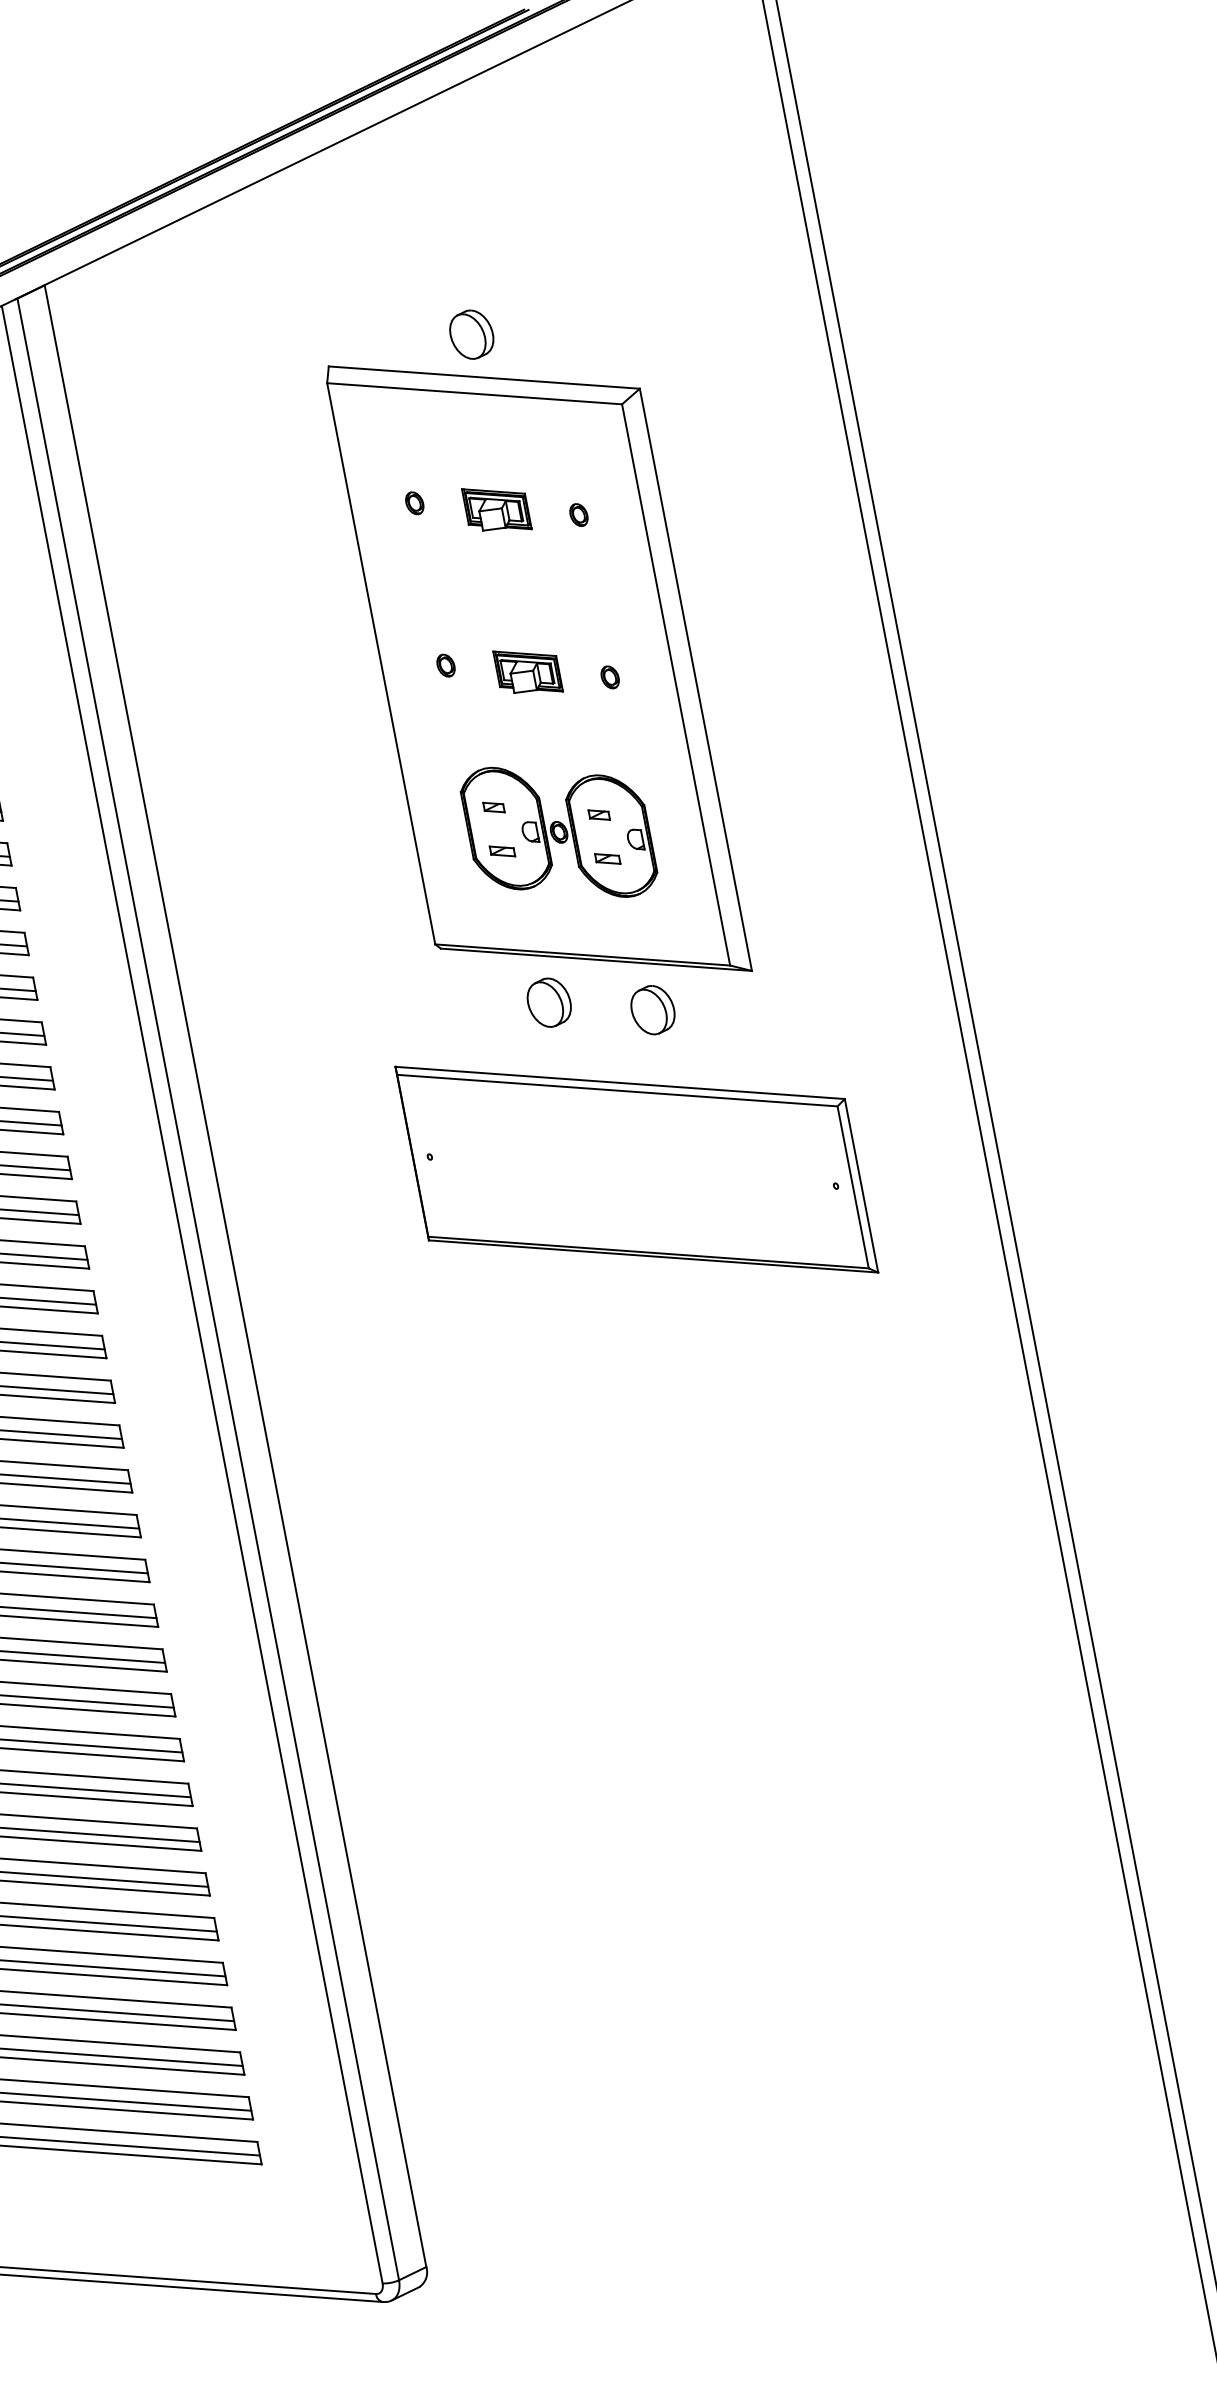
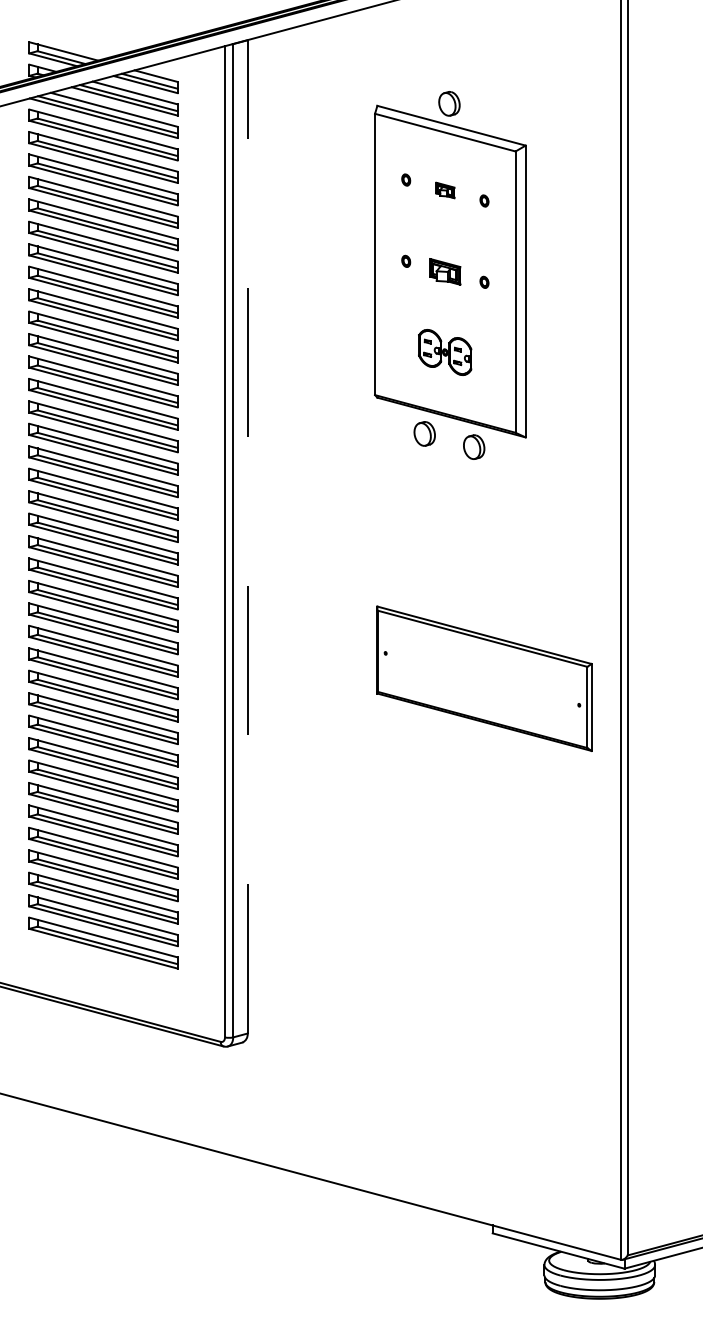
part: (497, 509) -> (445, 190), size x0.6
part: (557, 832) -> (444, 352), size x0.6
part: (636, 1169) -> (484, 678), moved
line: (235, 1275) -> (247, 536), solid -> dashed

